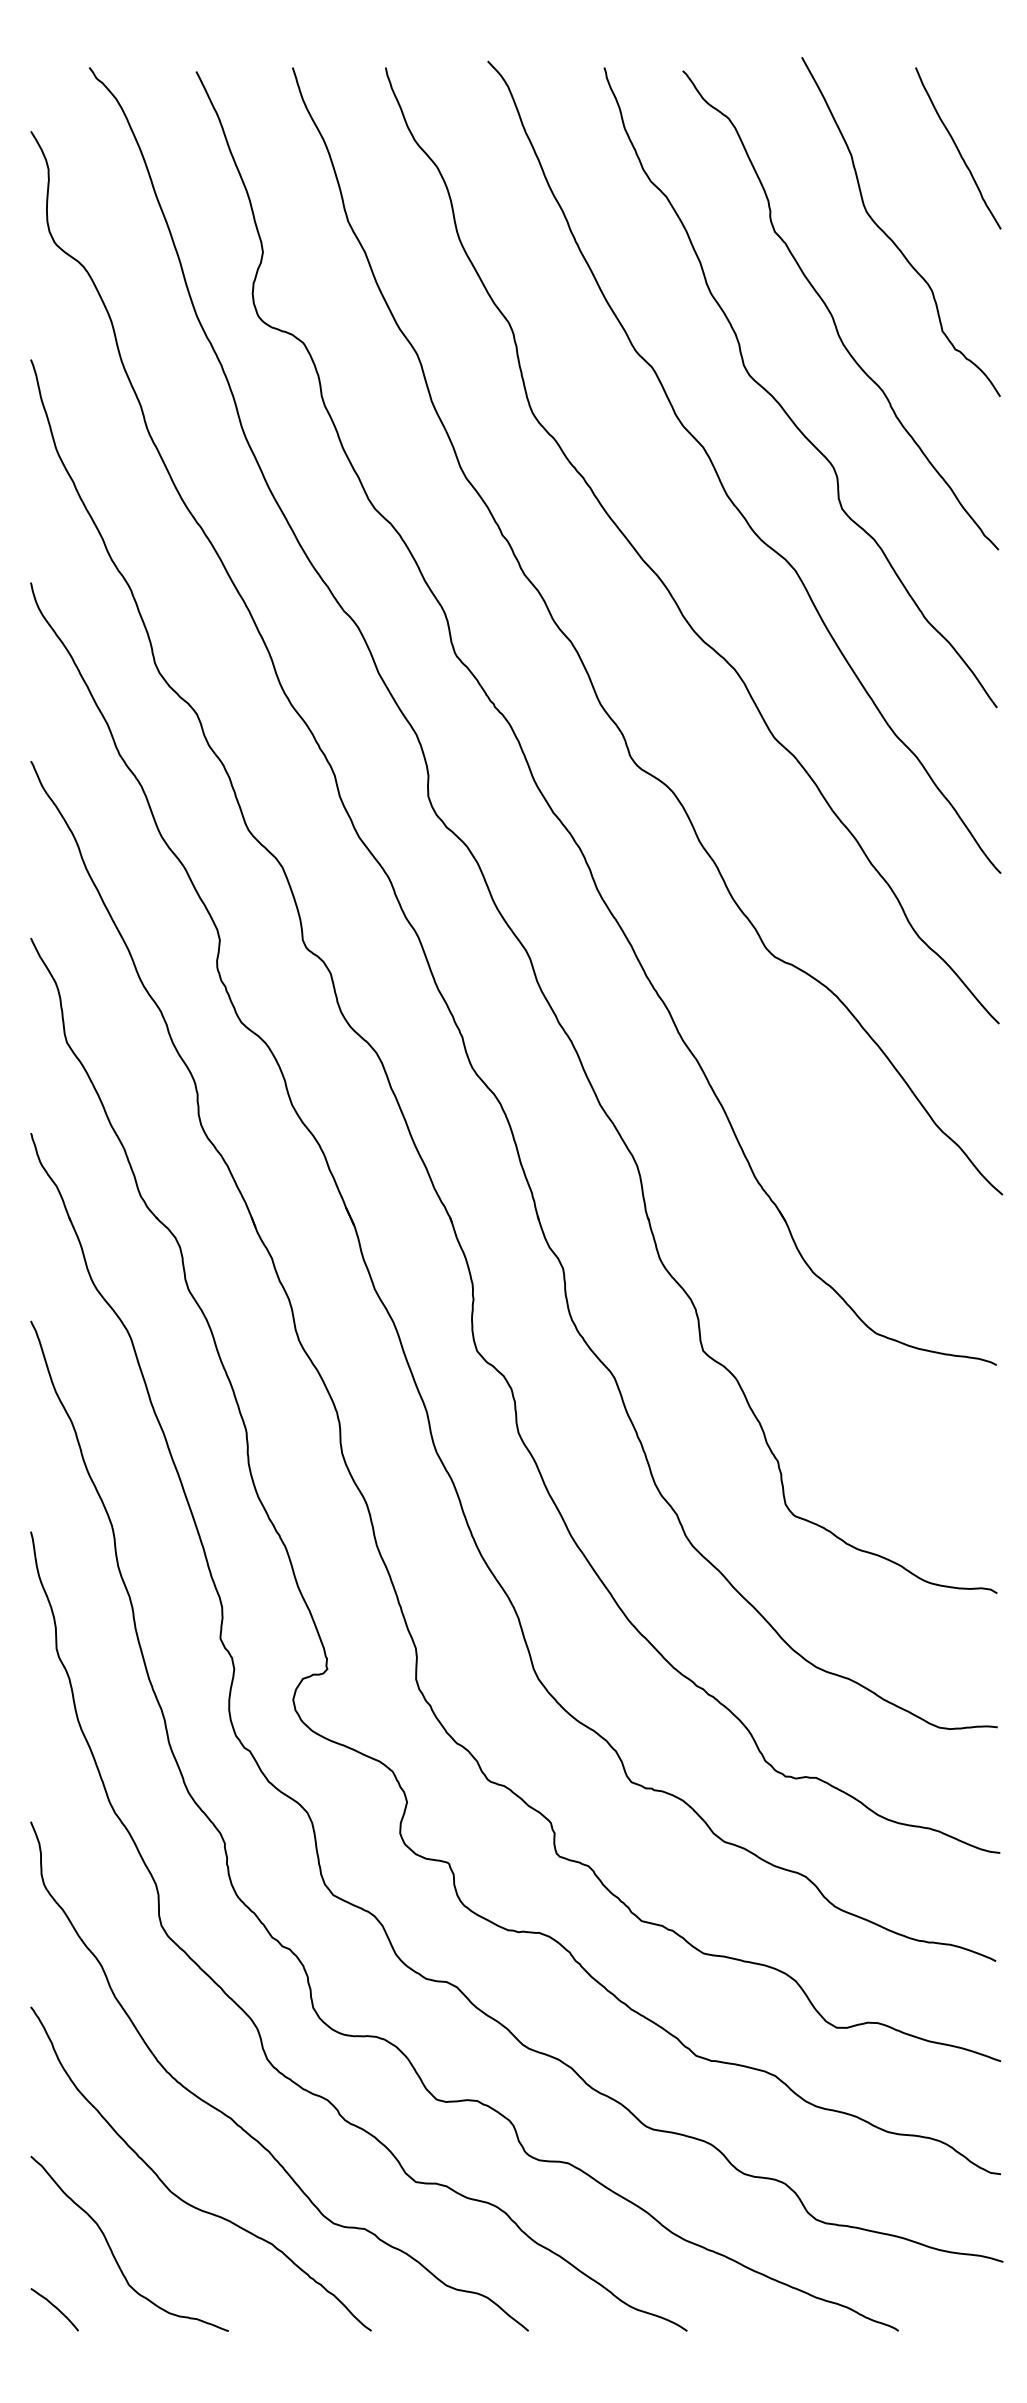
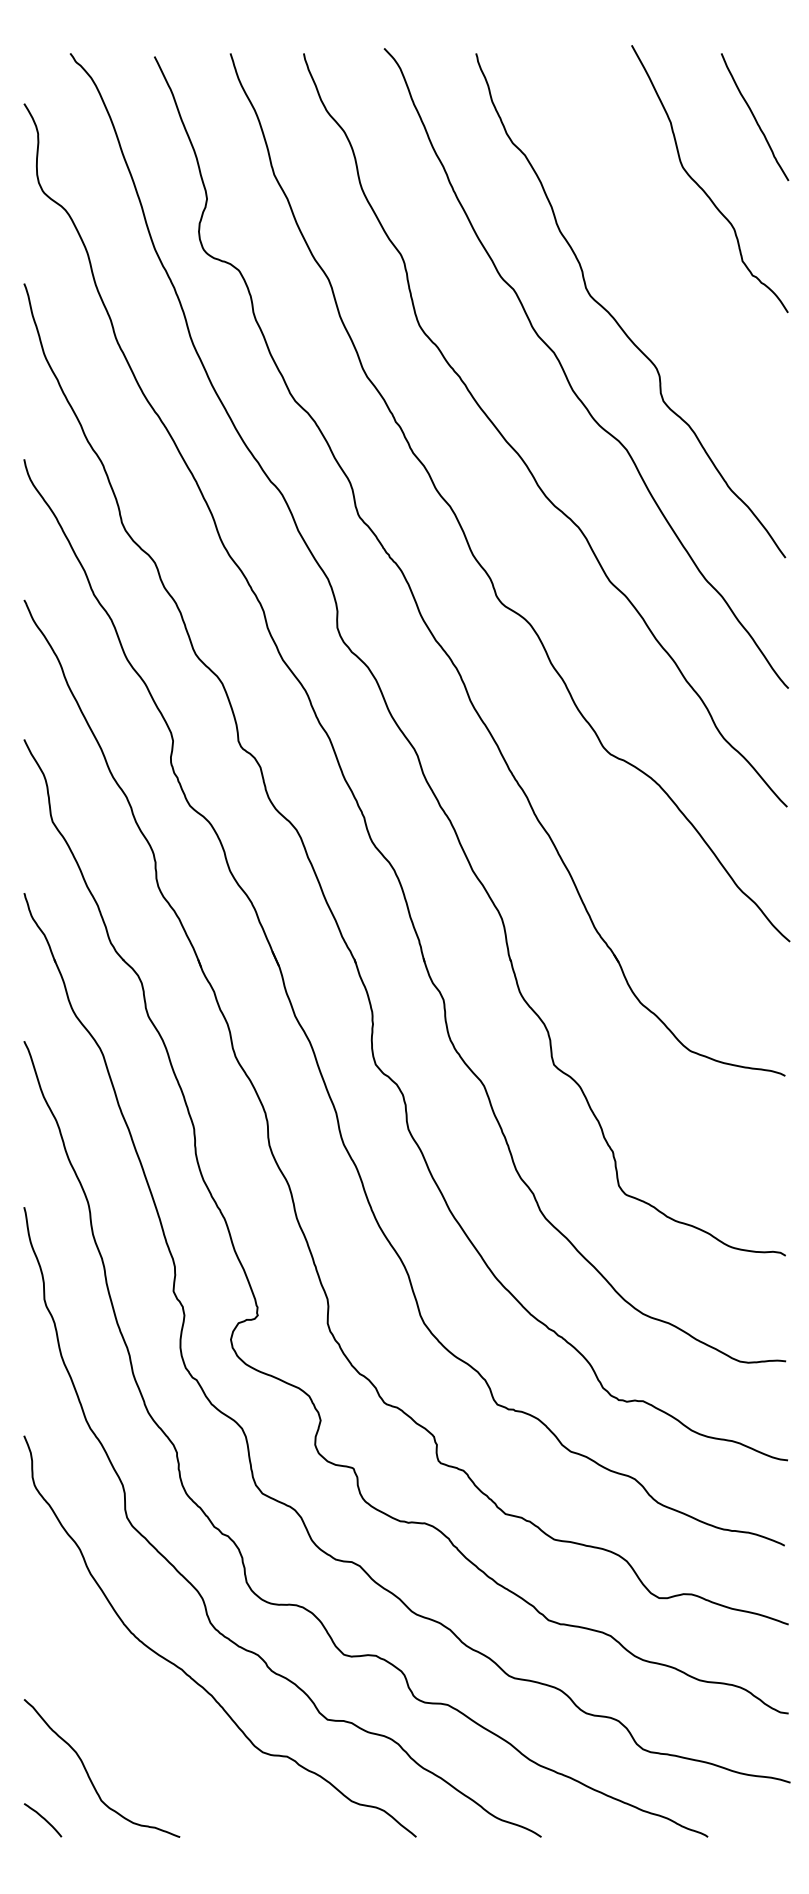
curve: (833, 315) -> (656, 248), removed
curve: (177, 2194) -> (139, 1729), removed

